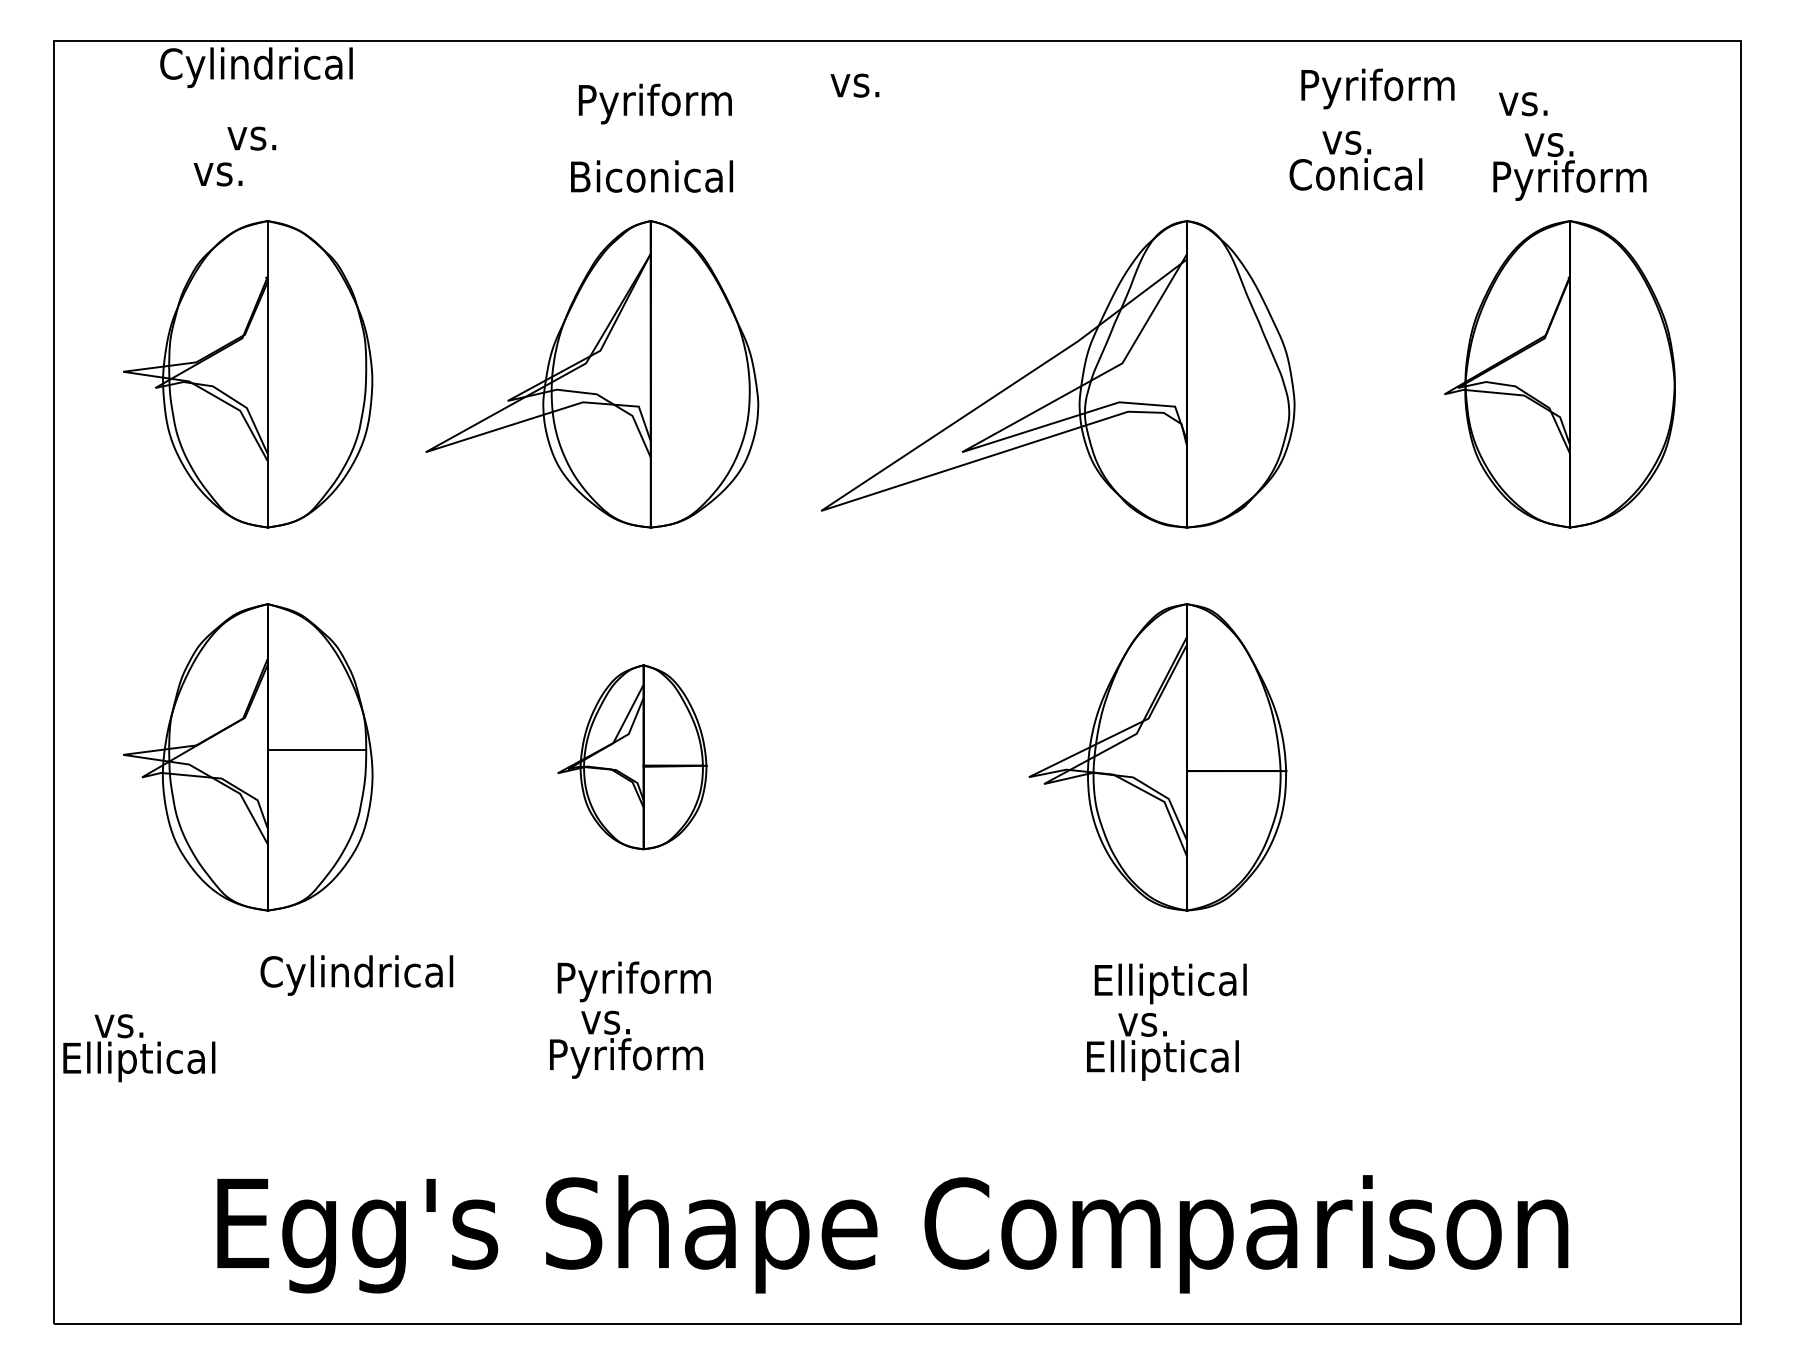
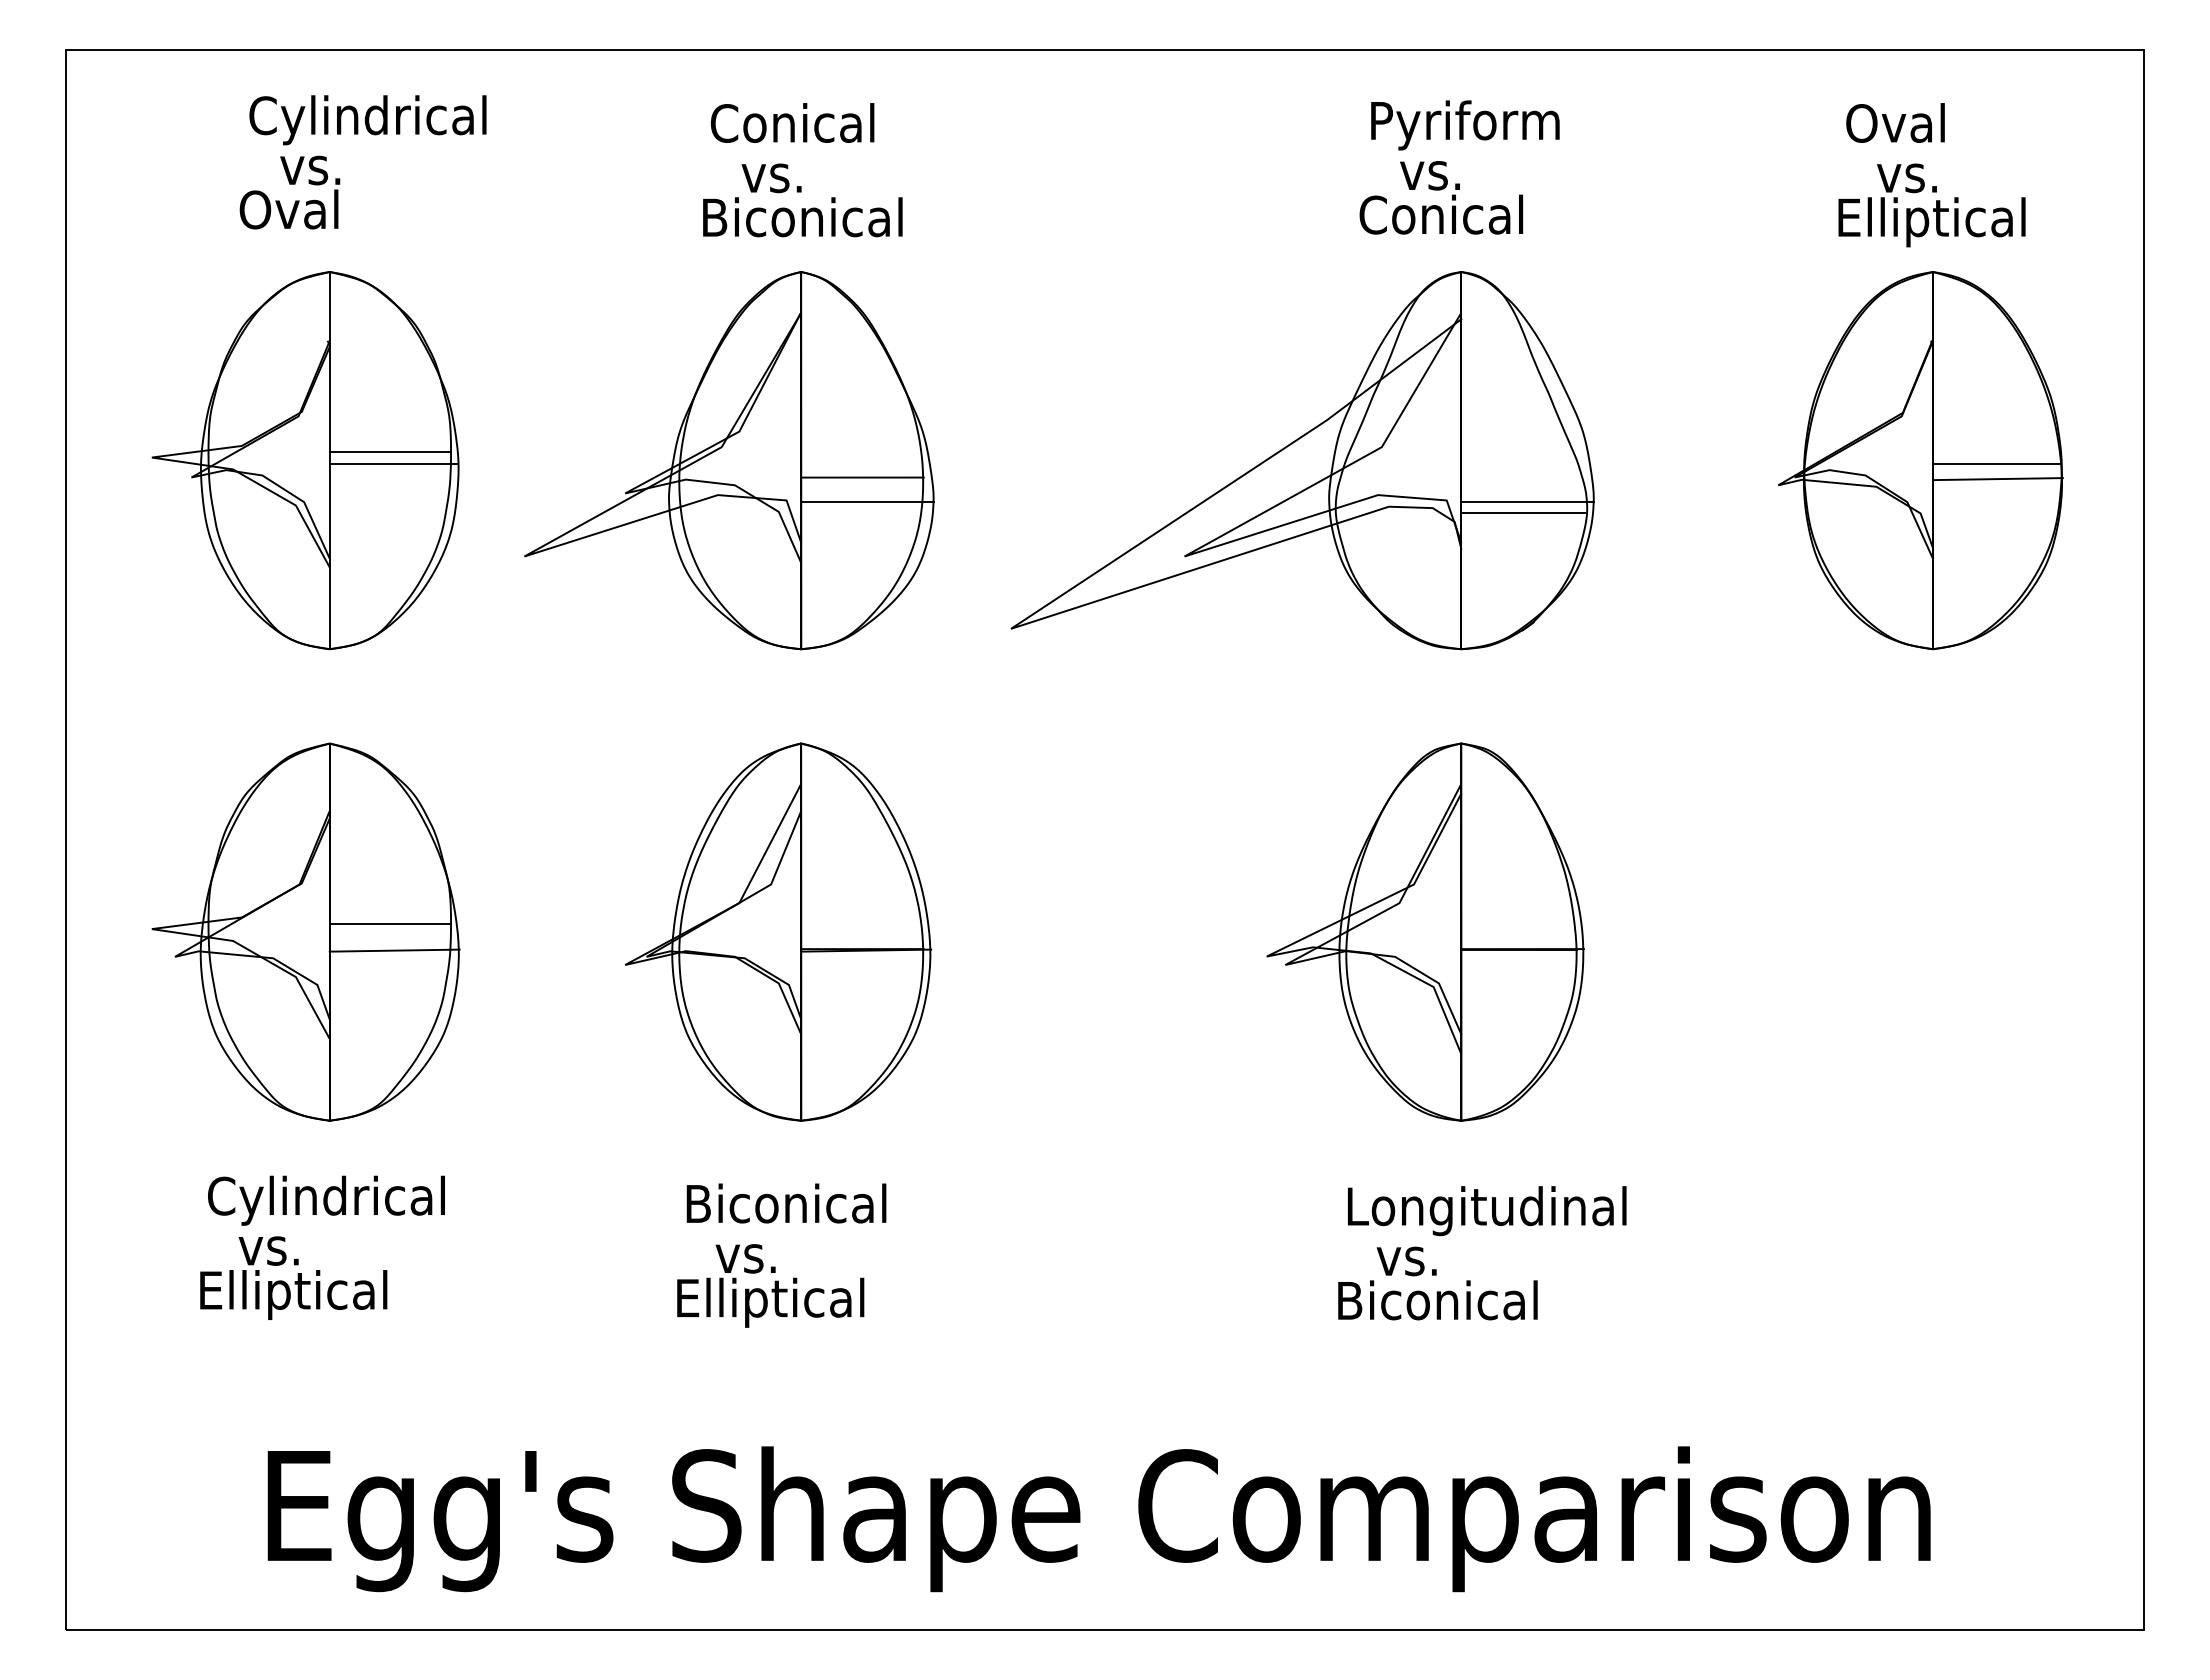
text: (256, 67) -> (367, 120), moved
text: (854, 85) -> (771, 178), moved
text: (1378, 89) -> (1465, 125), moved
text: (1538, 99) -> (1894, 122), vs. -> Oval
text: (654, 104) -> (805, 128), Pyriform -> Conical
text: (1356, 160) -> (1441, 197), moved
text: (234, 170) -> (288, 209), vs. -> Oval
text: (1571, 180) -> (1934, 222), Pyriform -> Elliptical
line: (317, 367) -> (390, 452), added
line: (319, 377) -> (393, 464), added
line: (1621, 377) -> (1996, 464), added
line: (700, 388) -> (862, 477), added
line: (1622, 389) -> (1997, 479), added
line: (704, 408) -> (867, 502), added
line: (1240, 408) -> (1527, 502), added
line: (1238, 416) -> (1524, 512), added
part: (632, 756) -> (778, 931), size x1.67
line: (320, 772) -> (394, 950), added
text: (356, 975) -> (326, 1200), moved
text: (640, 981) -> (788, 1208), Pyriform -> Biconical
text: (1209, 984) -> (1489, 1211), Elliptical -> Longitudinal
text: (139, 1047) -> (293, 1277), moved
text: (628, 1058) -> (773, 1302), Pyriform -> Elliptical
text: (1170, 1060) -> (1440, 1305), Elliptical -> Biconical

